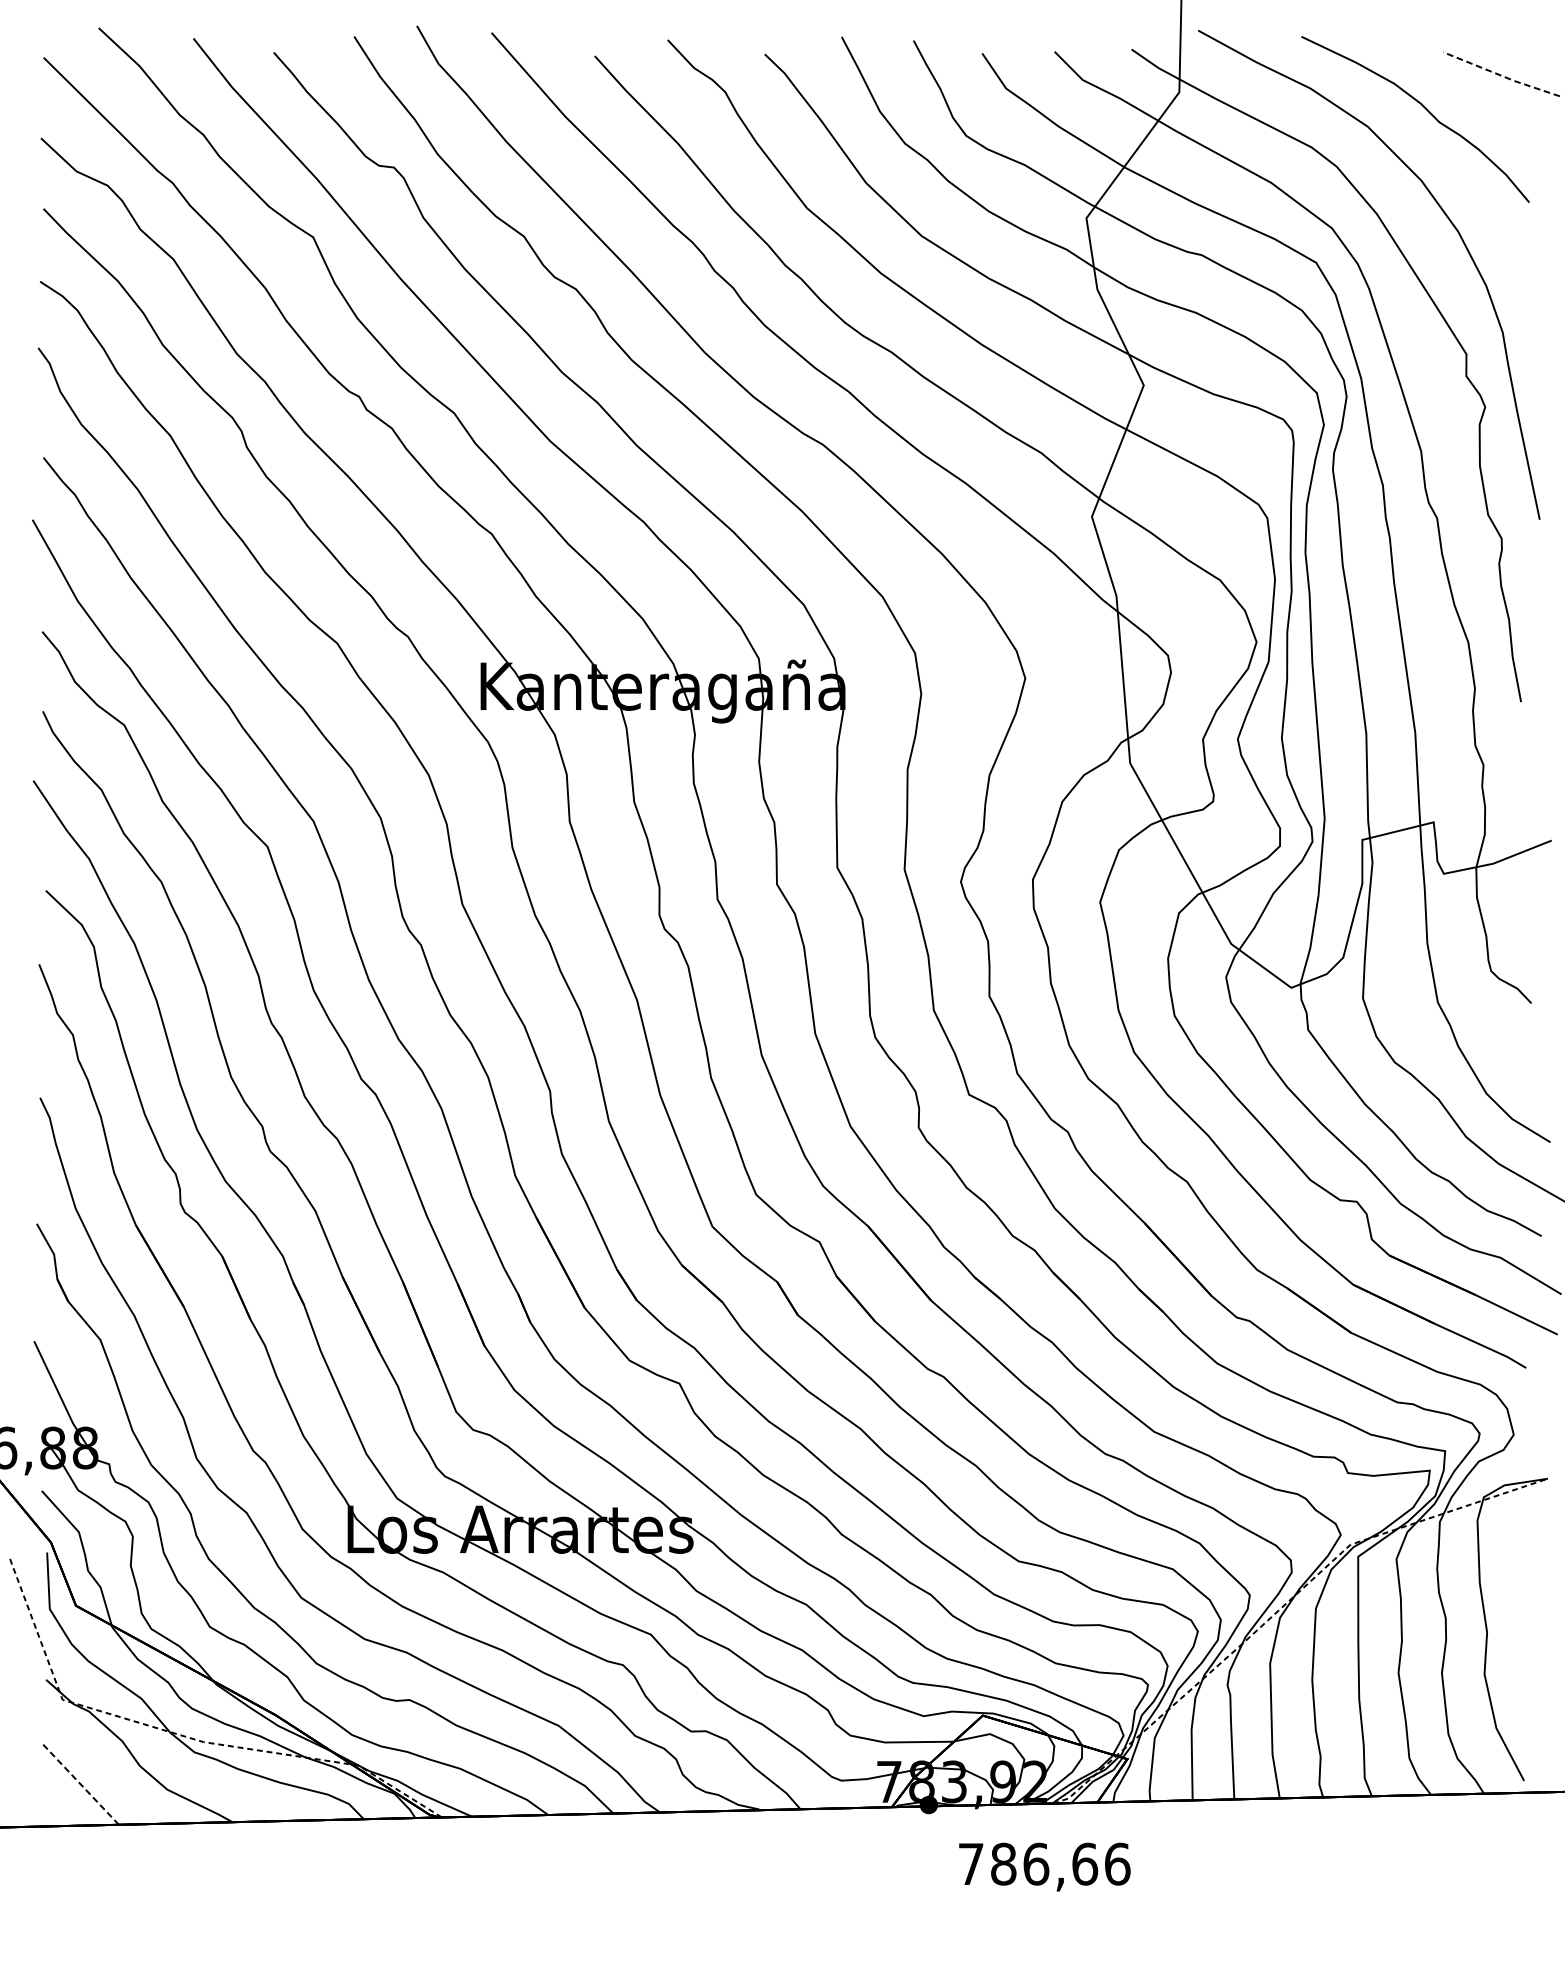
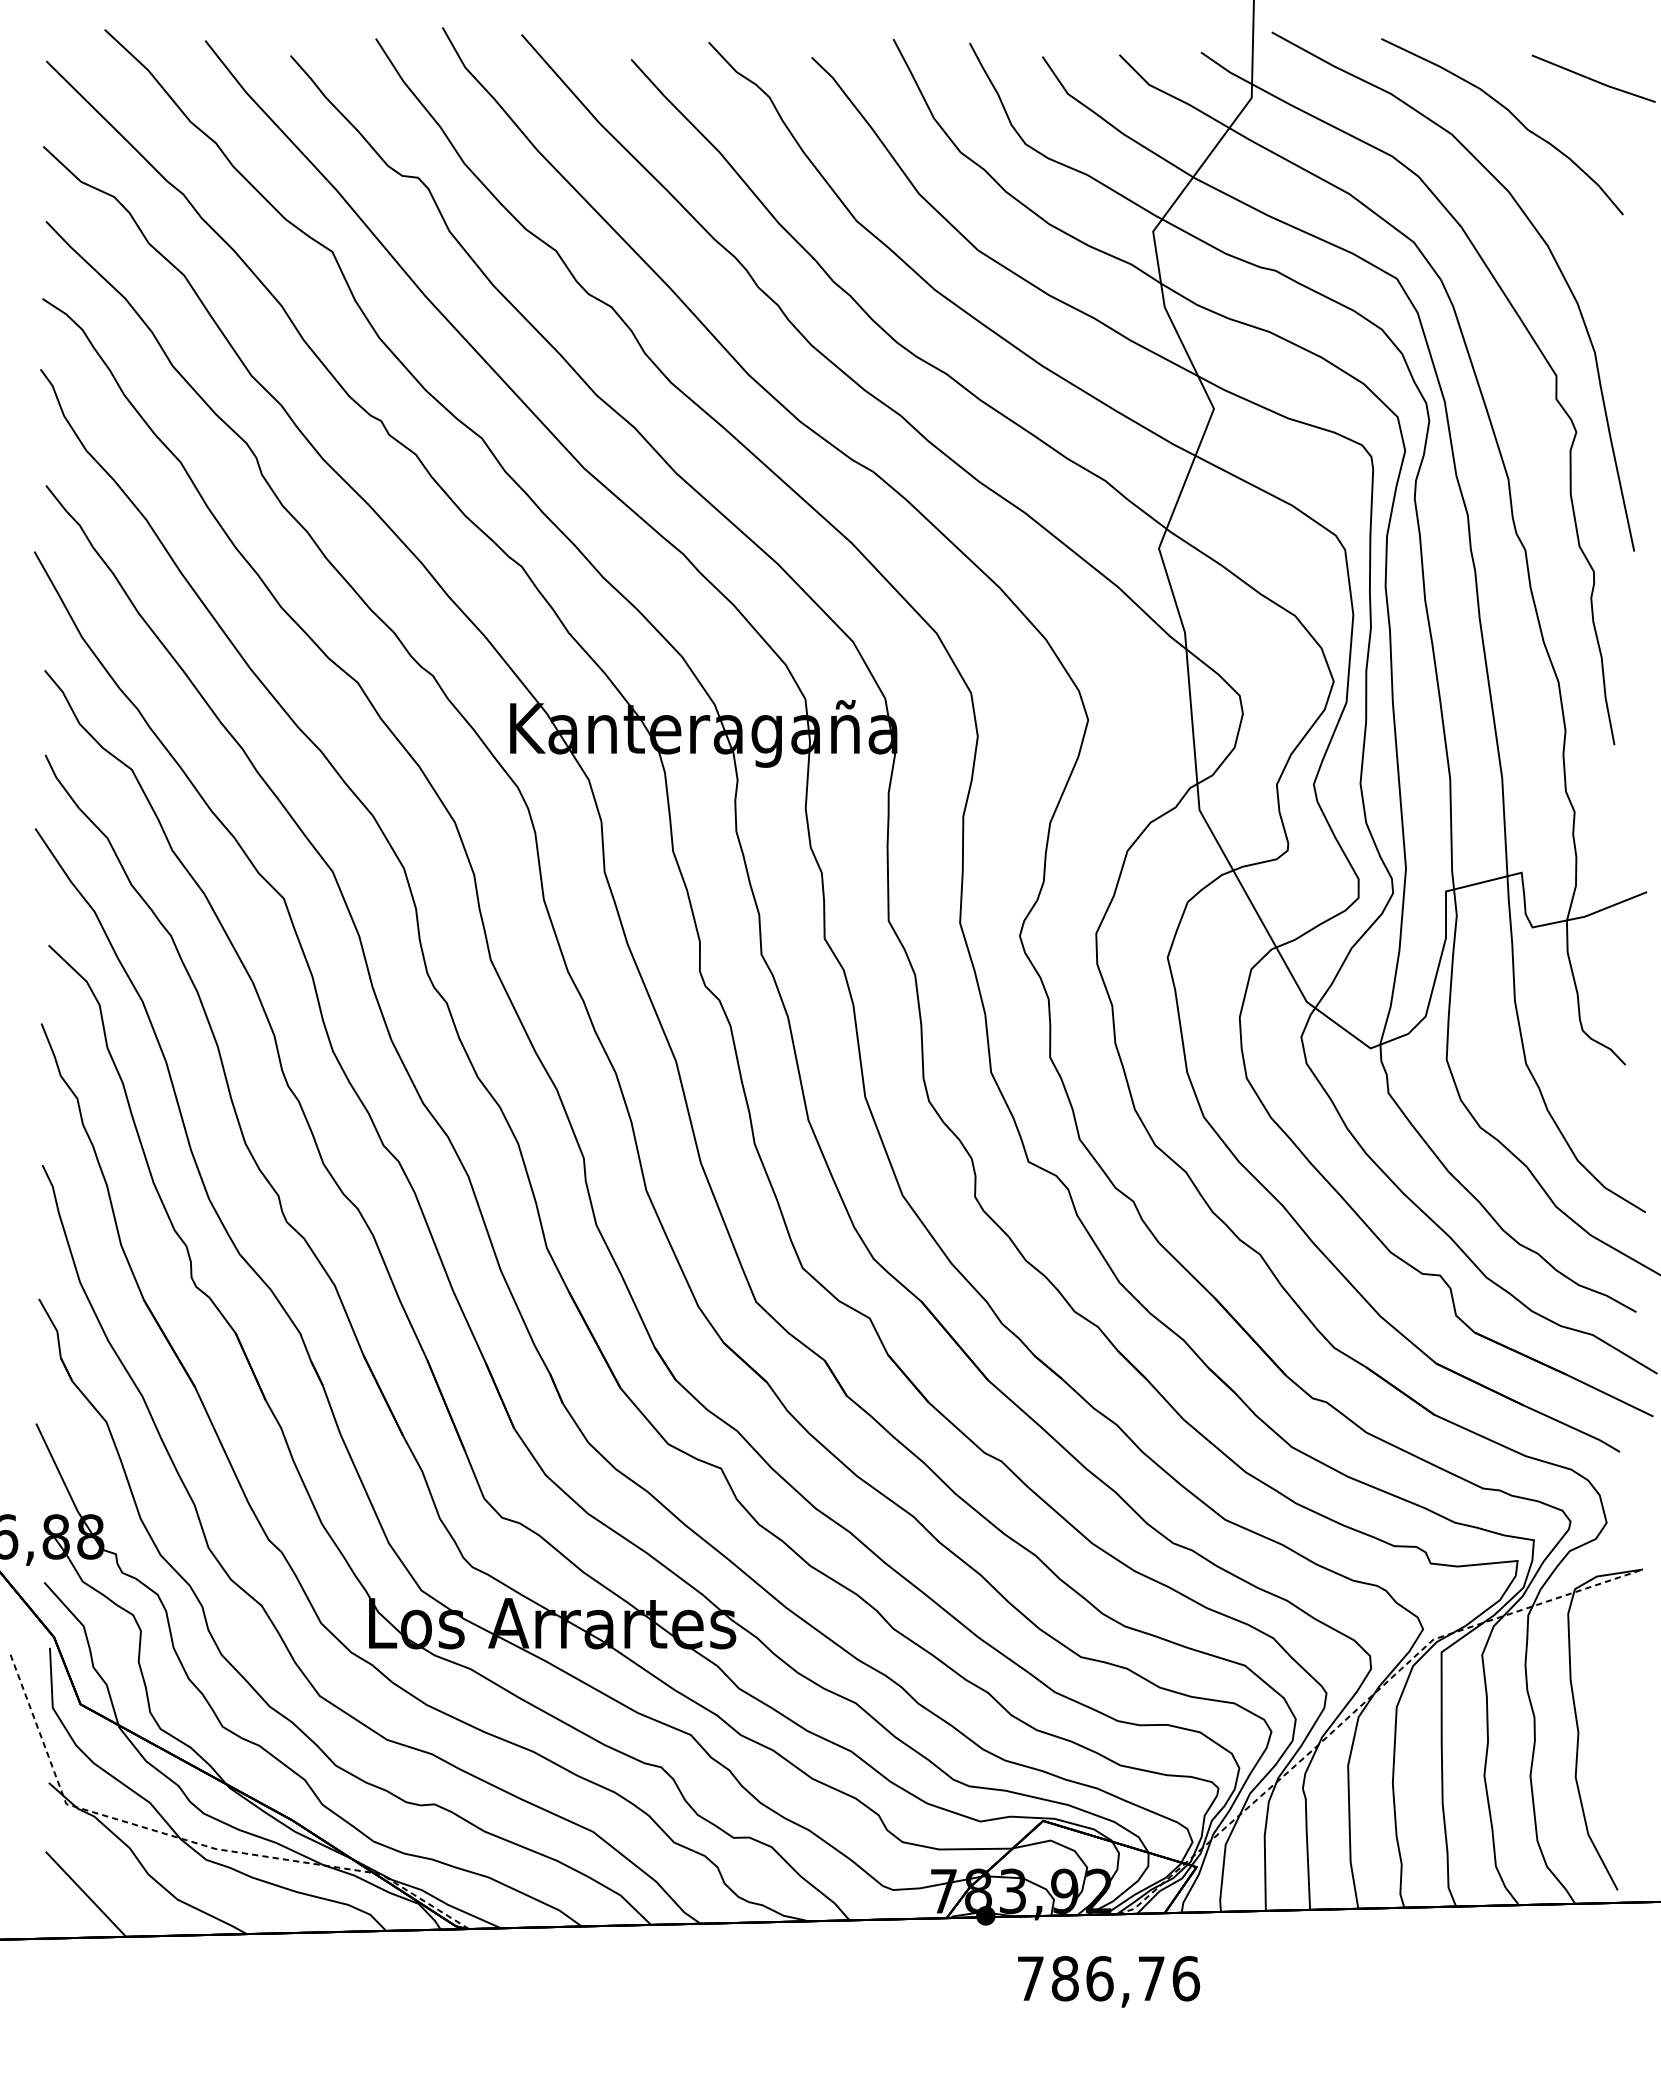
line: (1501, 75) -> (1593, 80), dashed -> solid
line: (80, 1784) -> (85, 1894), dashed -> solid
text: (1084, 1864) -> (1151, 1978), 786,66 -> 786,76

